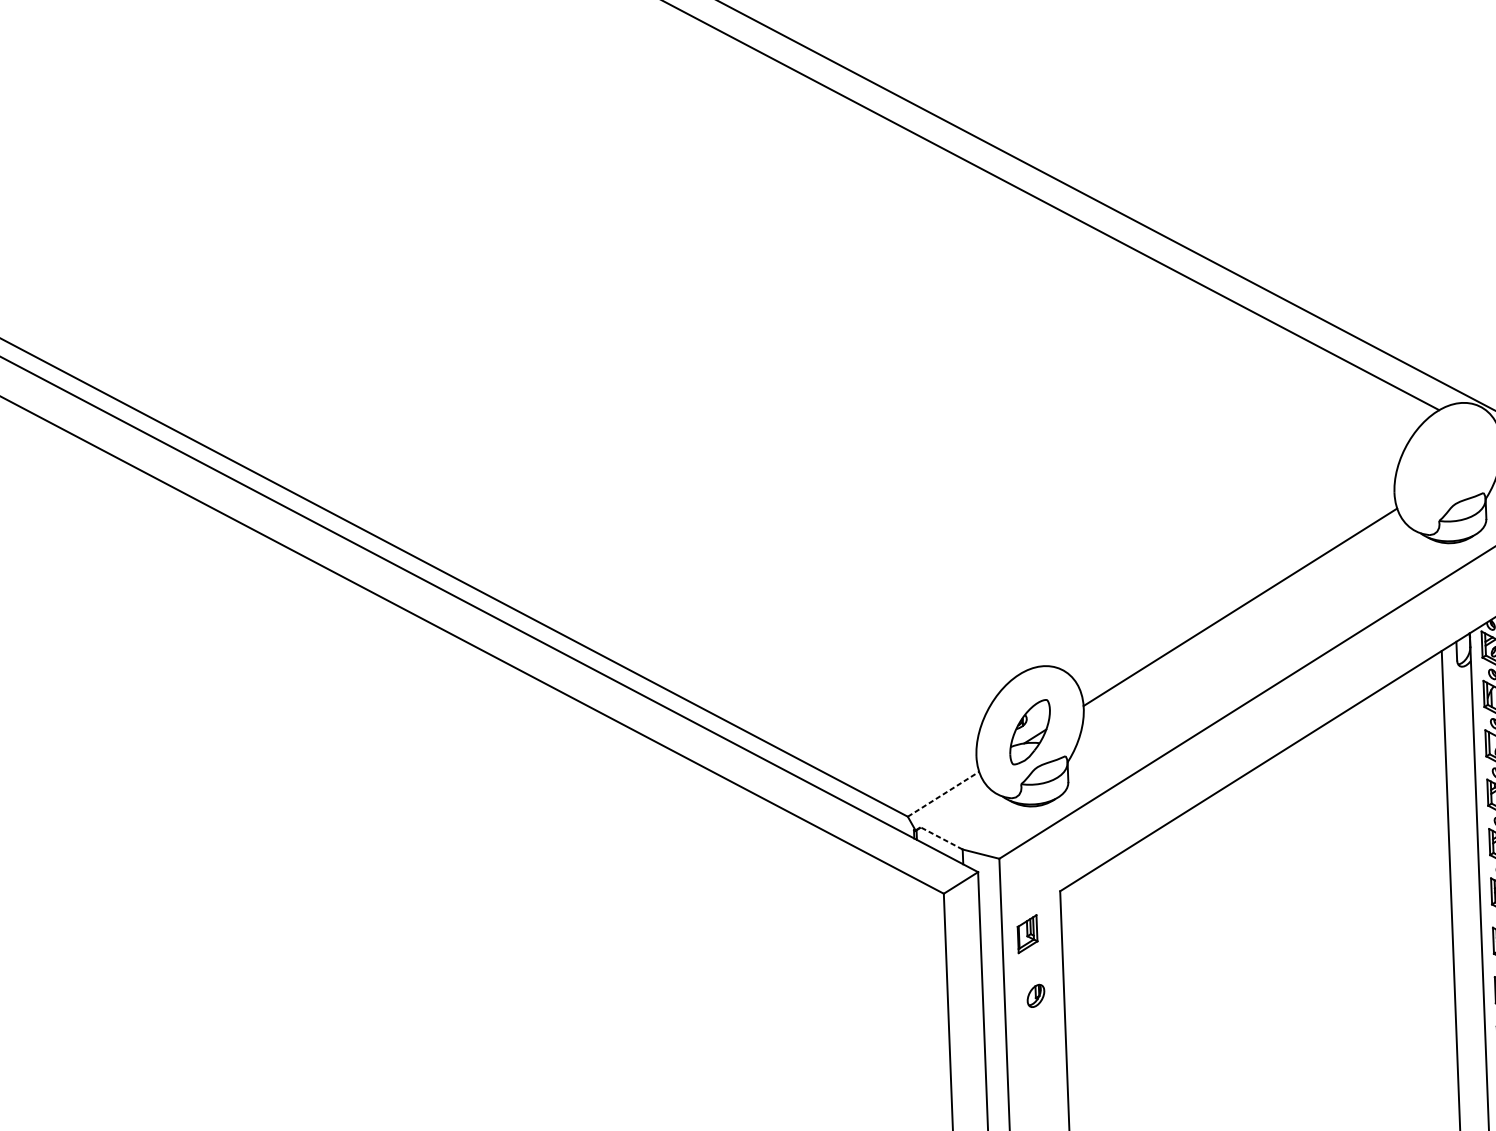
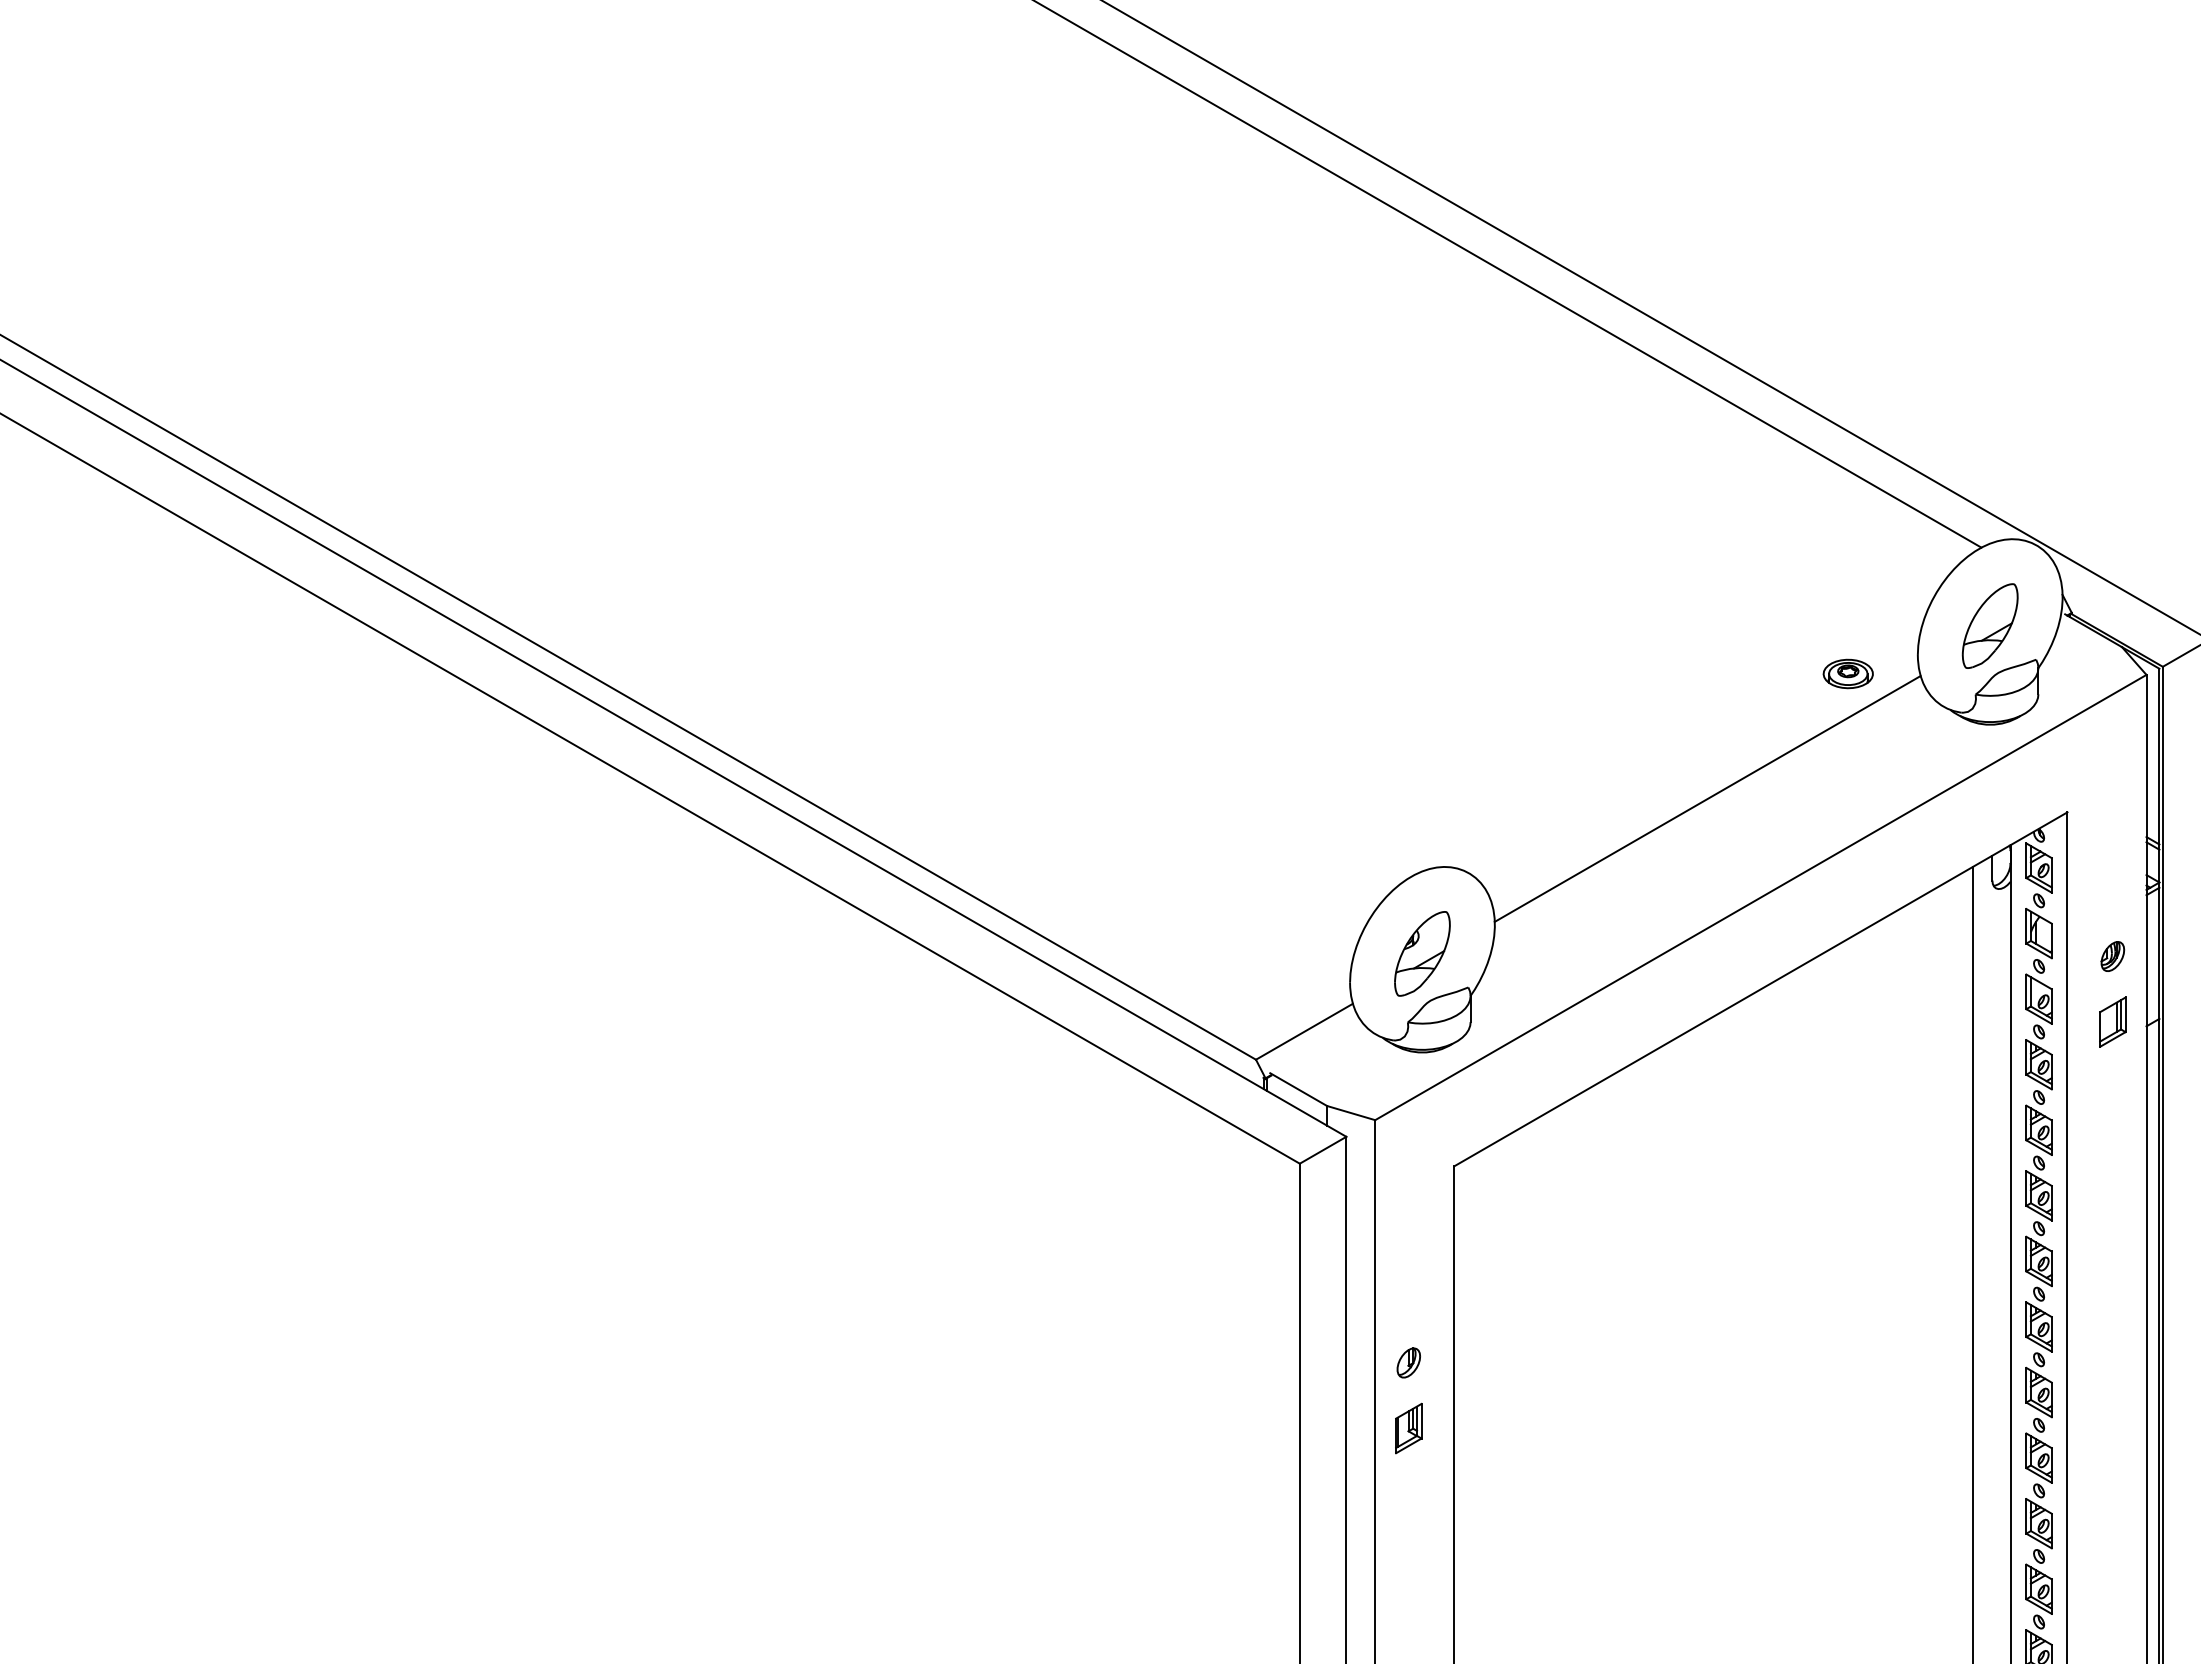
part: (1447, 468) -> (1989, 625), added
part: (1342, 508) -> (1847, 673), added
line: (943, 794) -> (1304, 1031), dashed -> solid
line: (940, 837) -> (1298, 1089), dashed -> solid
part: (1027, 934) -> (1408, 1428), moved
part: (1035, 995) -> (1408, 1362), moved

